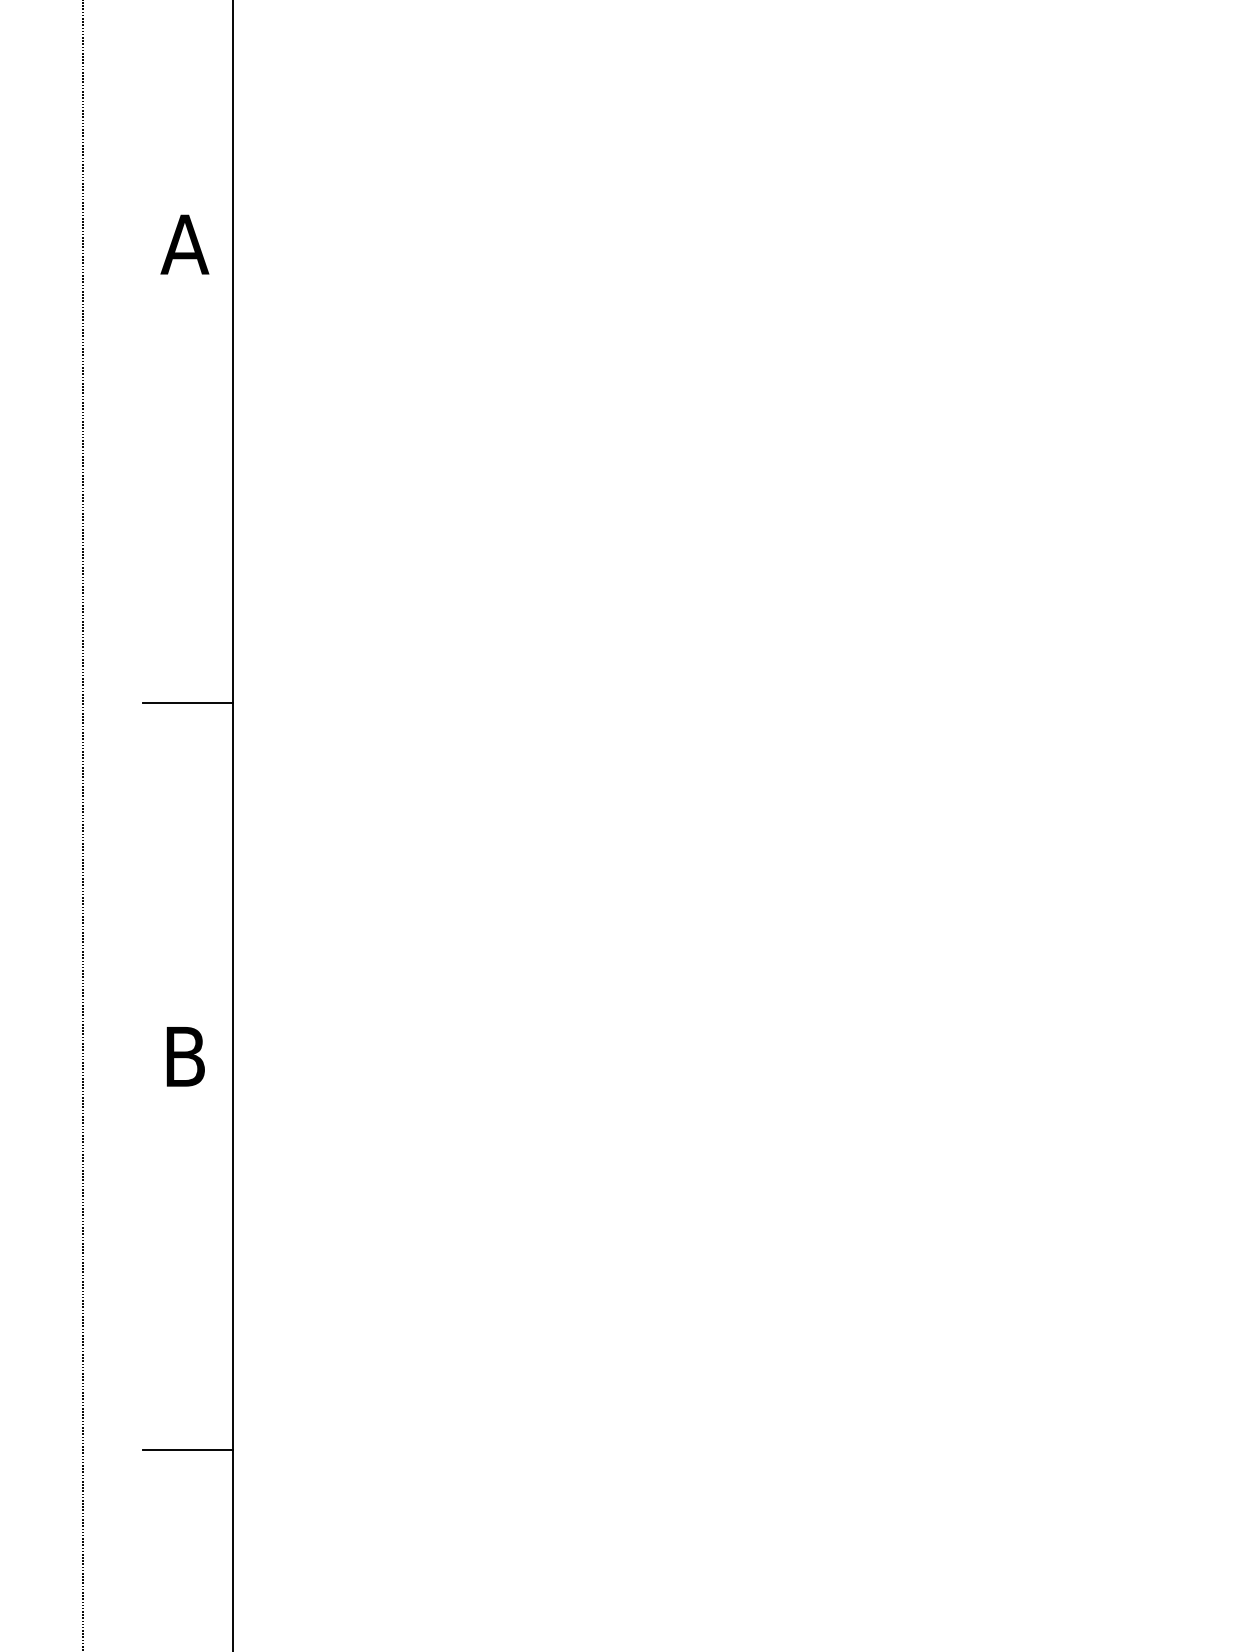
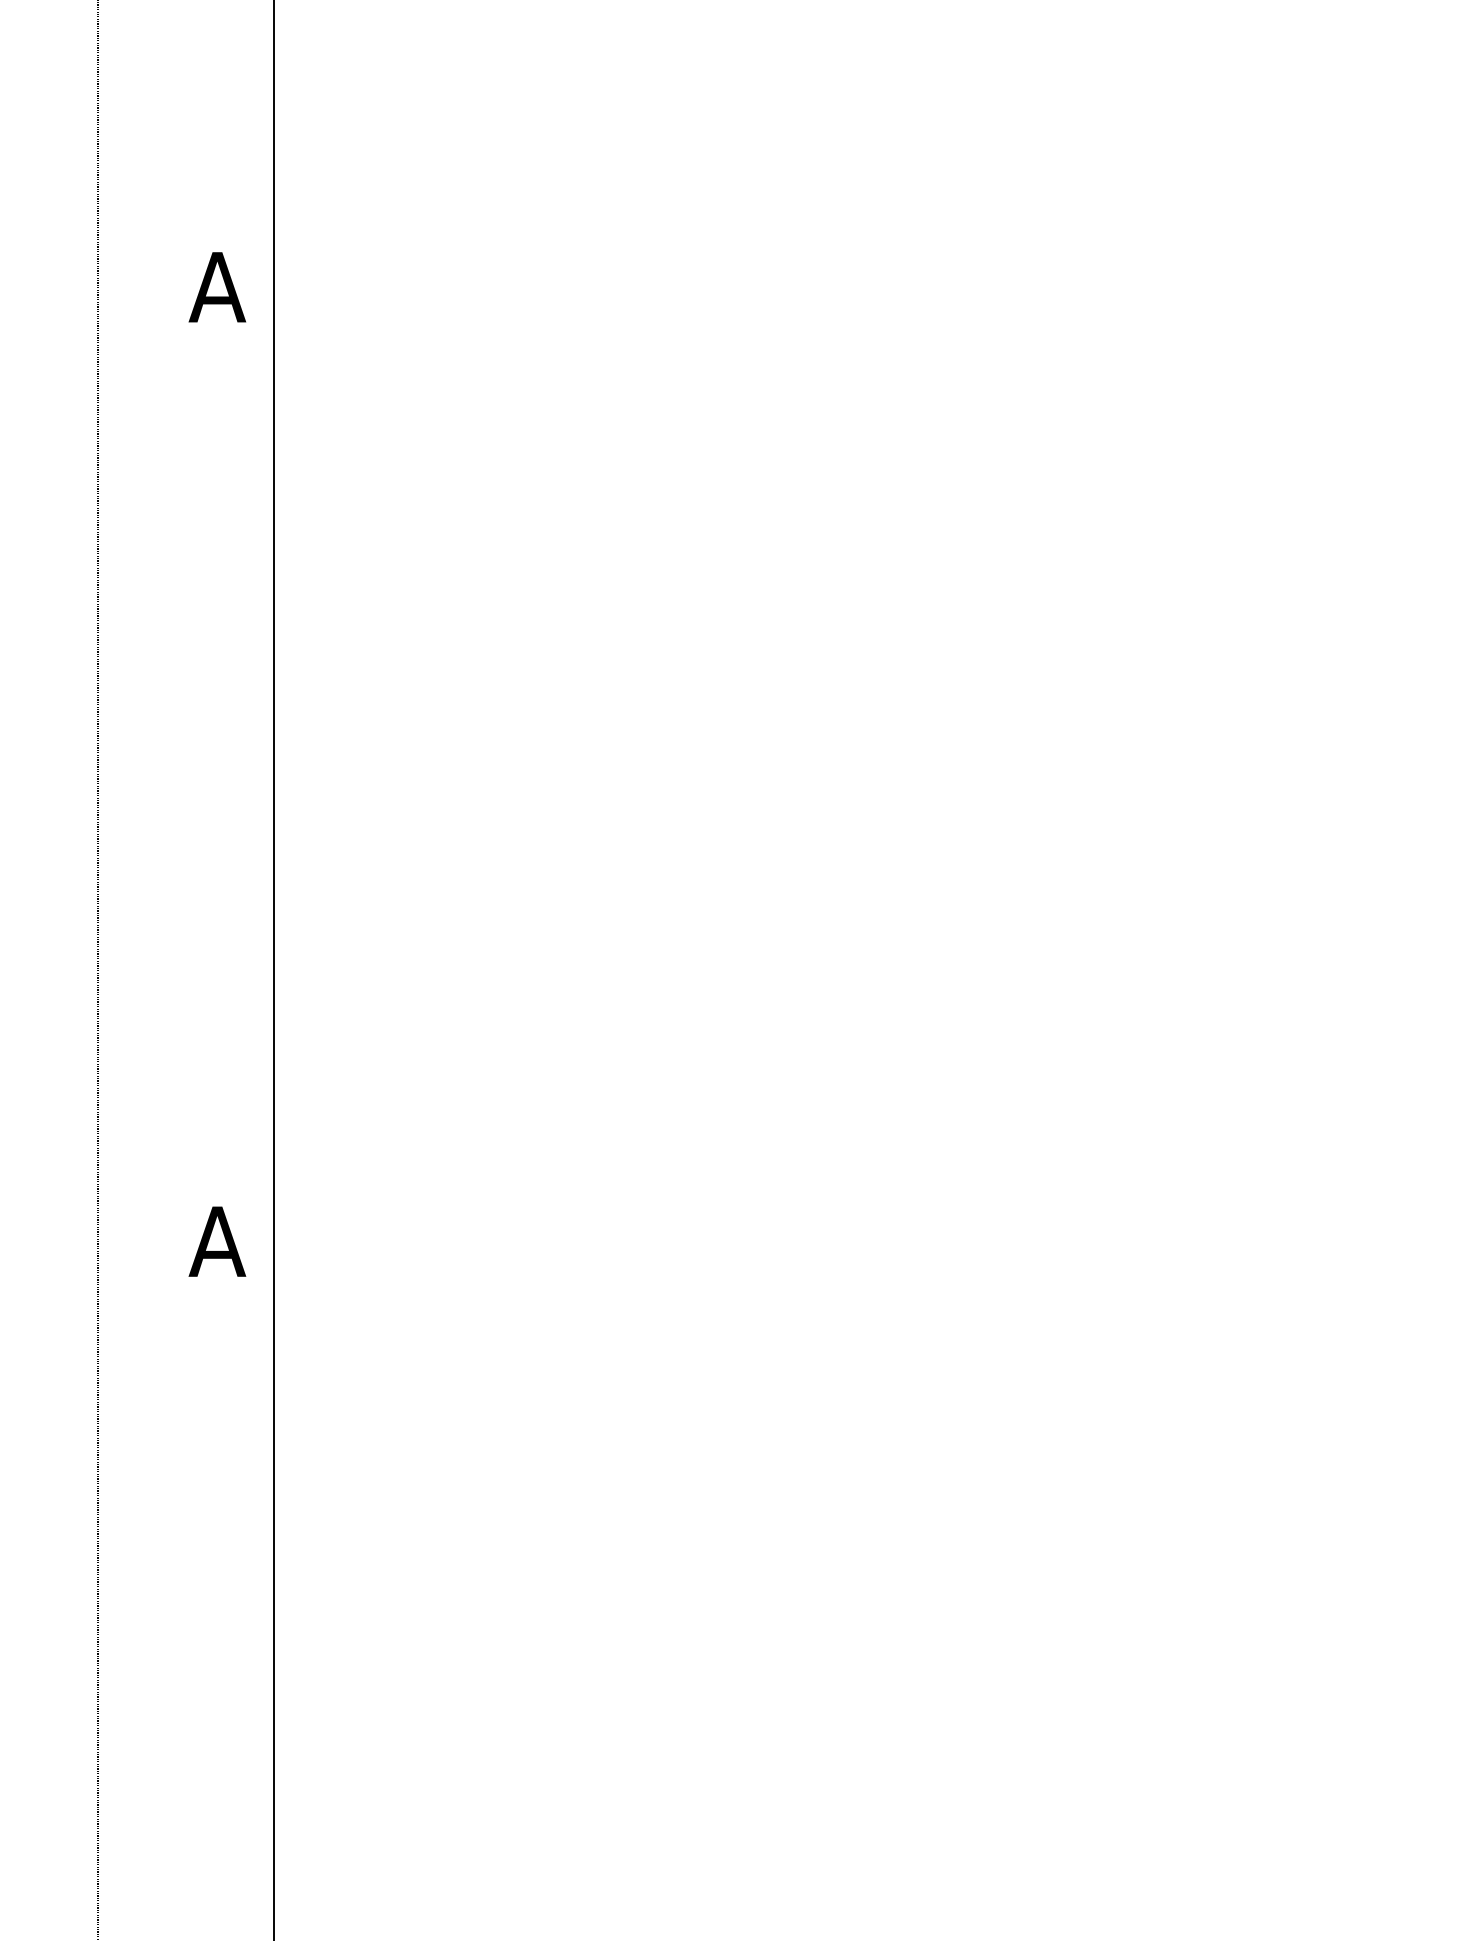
line: (187, 703) -> (220, 826), removed
text: (184, 1056) -> (216, 1241), B -> A
line: (187, 1449) -> (220, 1703), removed

